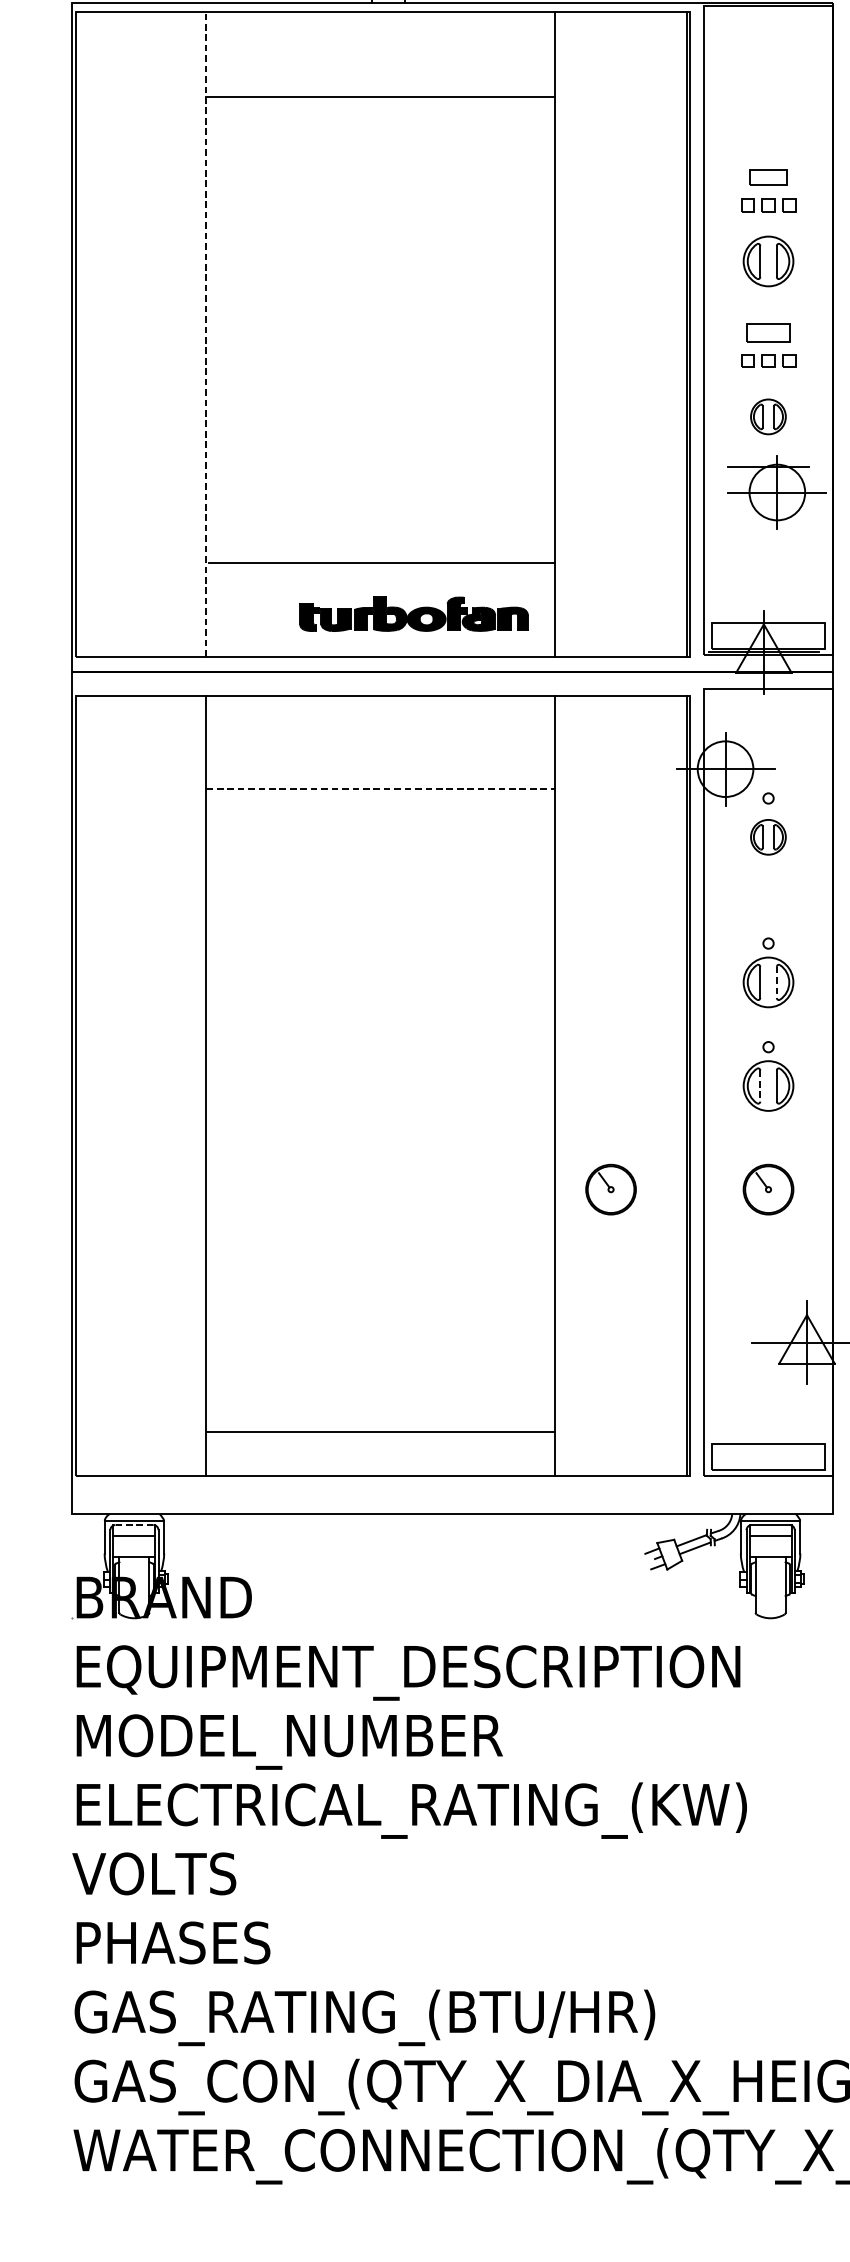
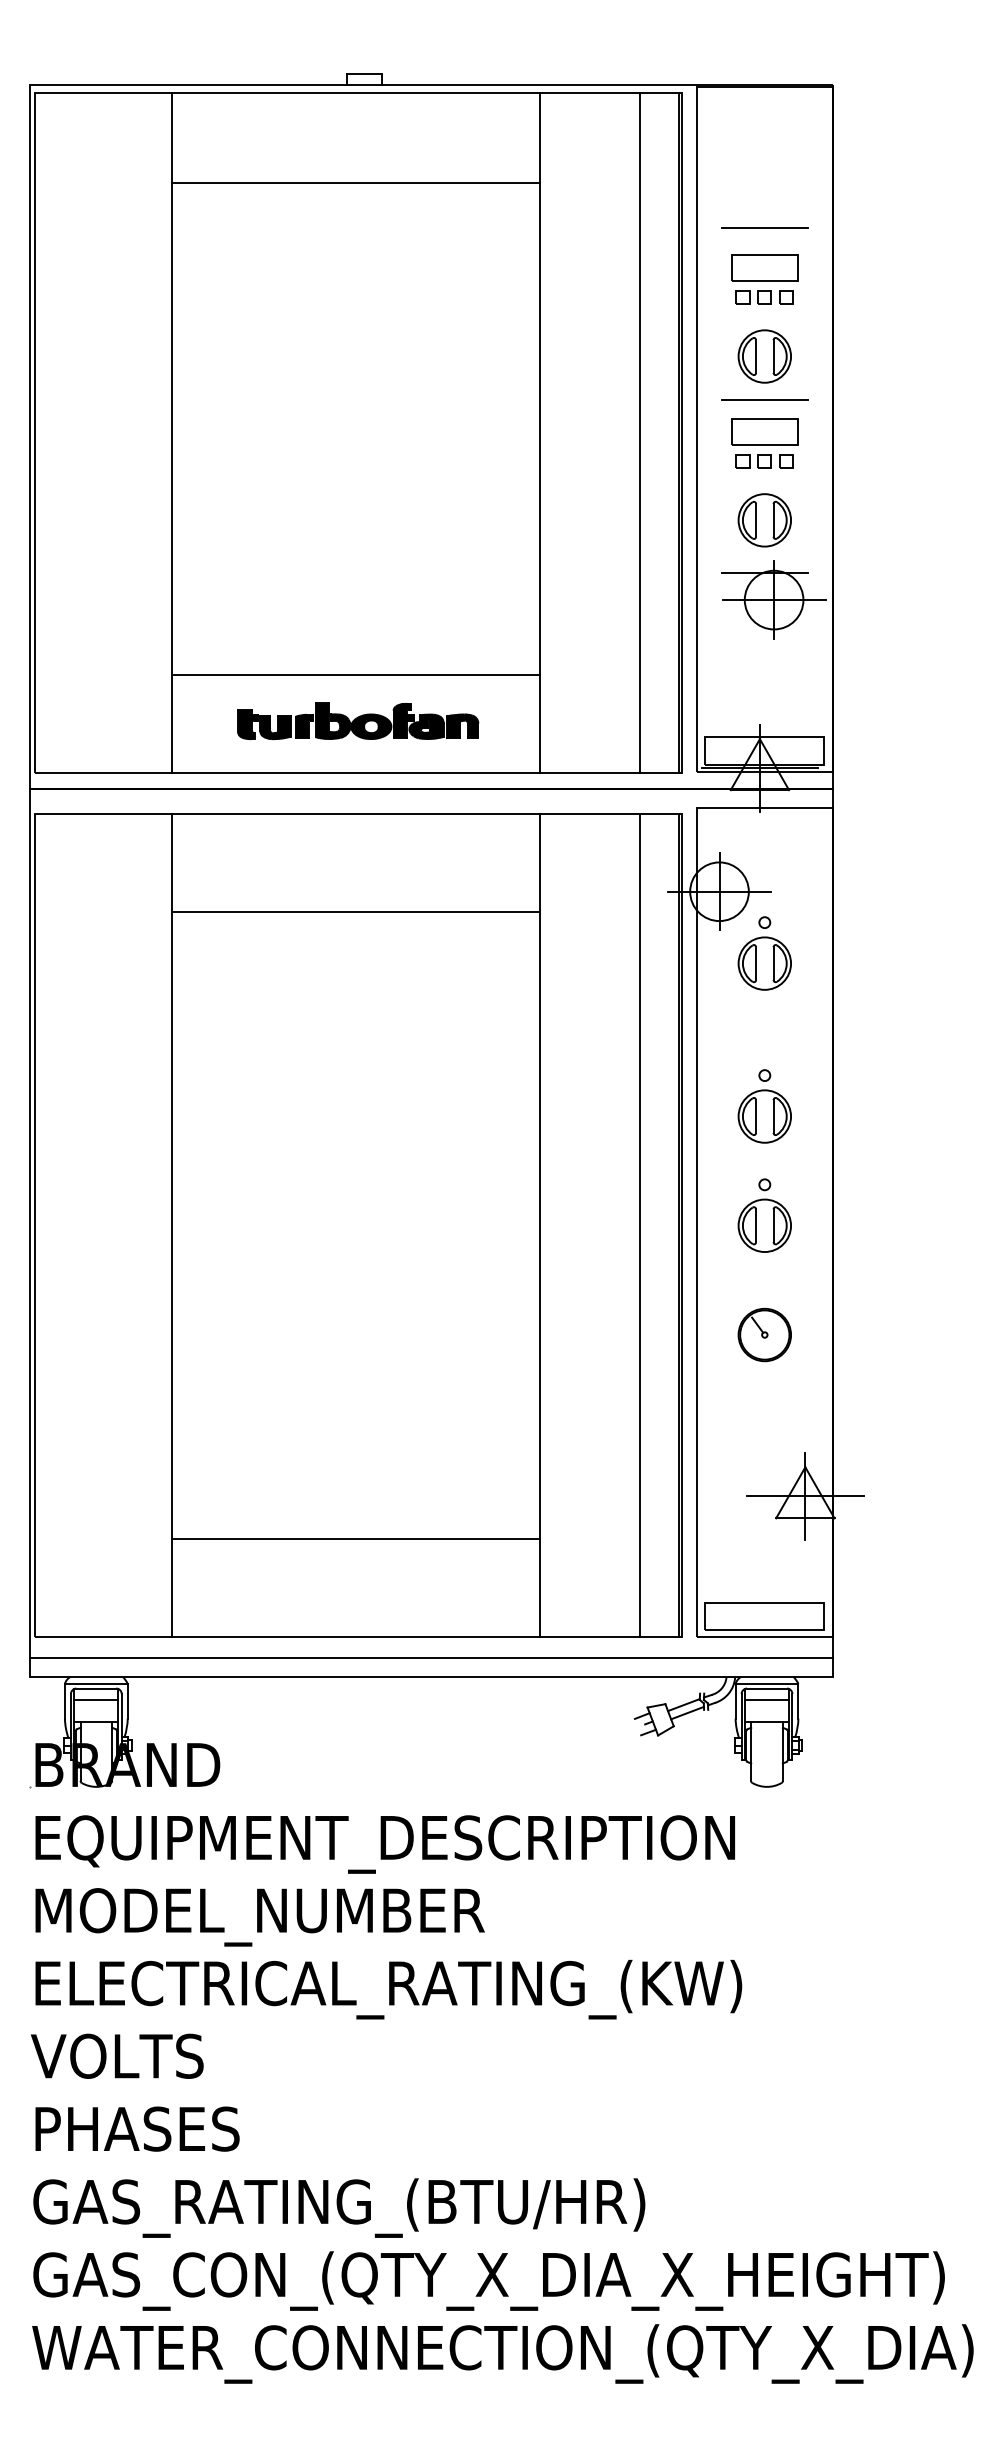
line: (768, 139) -> (764, 227), added
part: (768, 177) -> (764, 267), size x1.67
line: (768, 303) -> (764, 400), added
part: (768, 332) -> (764, 431), size x1.43
line: (206, 334) -> (172, 433), dashed -> solid
line: (650, 334) -> (640, 433), added
part: (768, 417) -> (764, 520), size x1.43
part: (414, 614) -> (358, 721), moved
line: (381, 788) -> (356, 912), dashed -> solid
part: (768, 837) -> (764, 963), size x1.43
line: (776, 983) -> (773, 1117), dashed -> solid
line: (650, 1085) -> (640, 1225), added
line: (760, 1086) -> (756, 1226), dashed -> solid
part: (610, 1189) -> (598, 1334), removed
line: (380, 1432) -> (355, 1538), moved
line: (452, 1495) -> (431, 1657), added
line: (134, 1524) -> (96, 1688), dashed -> solid

